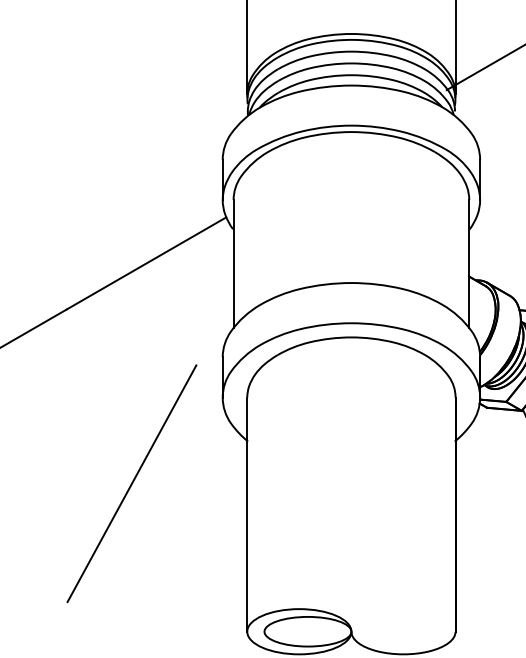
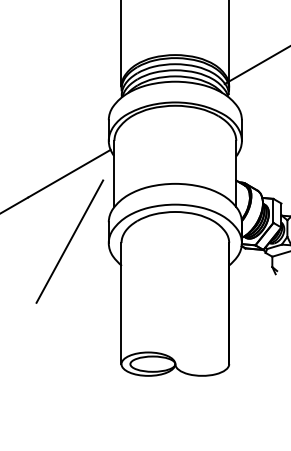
line: (131, 483) -> (69, 241), moved

